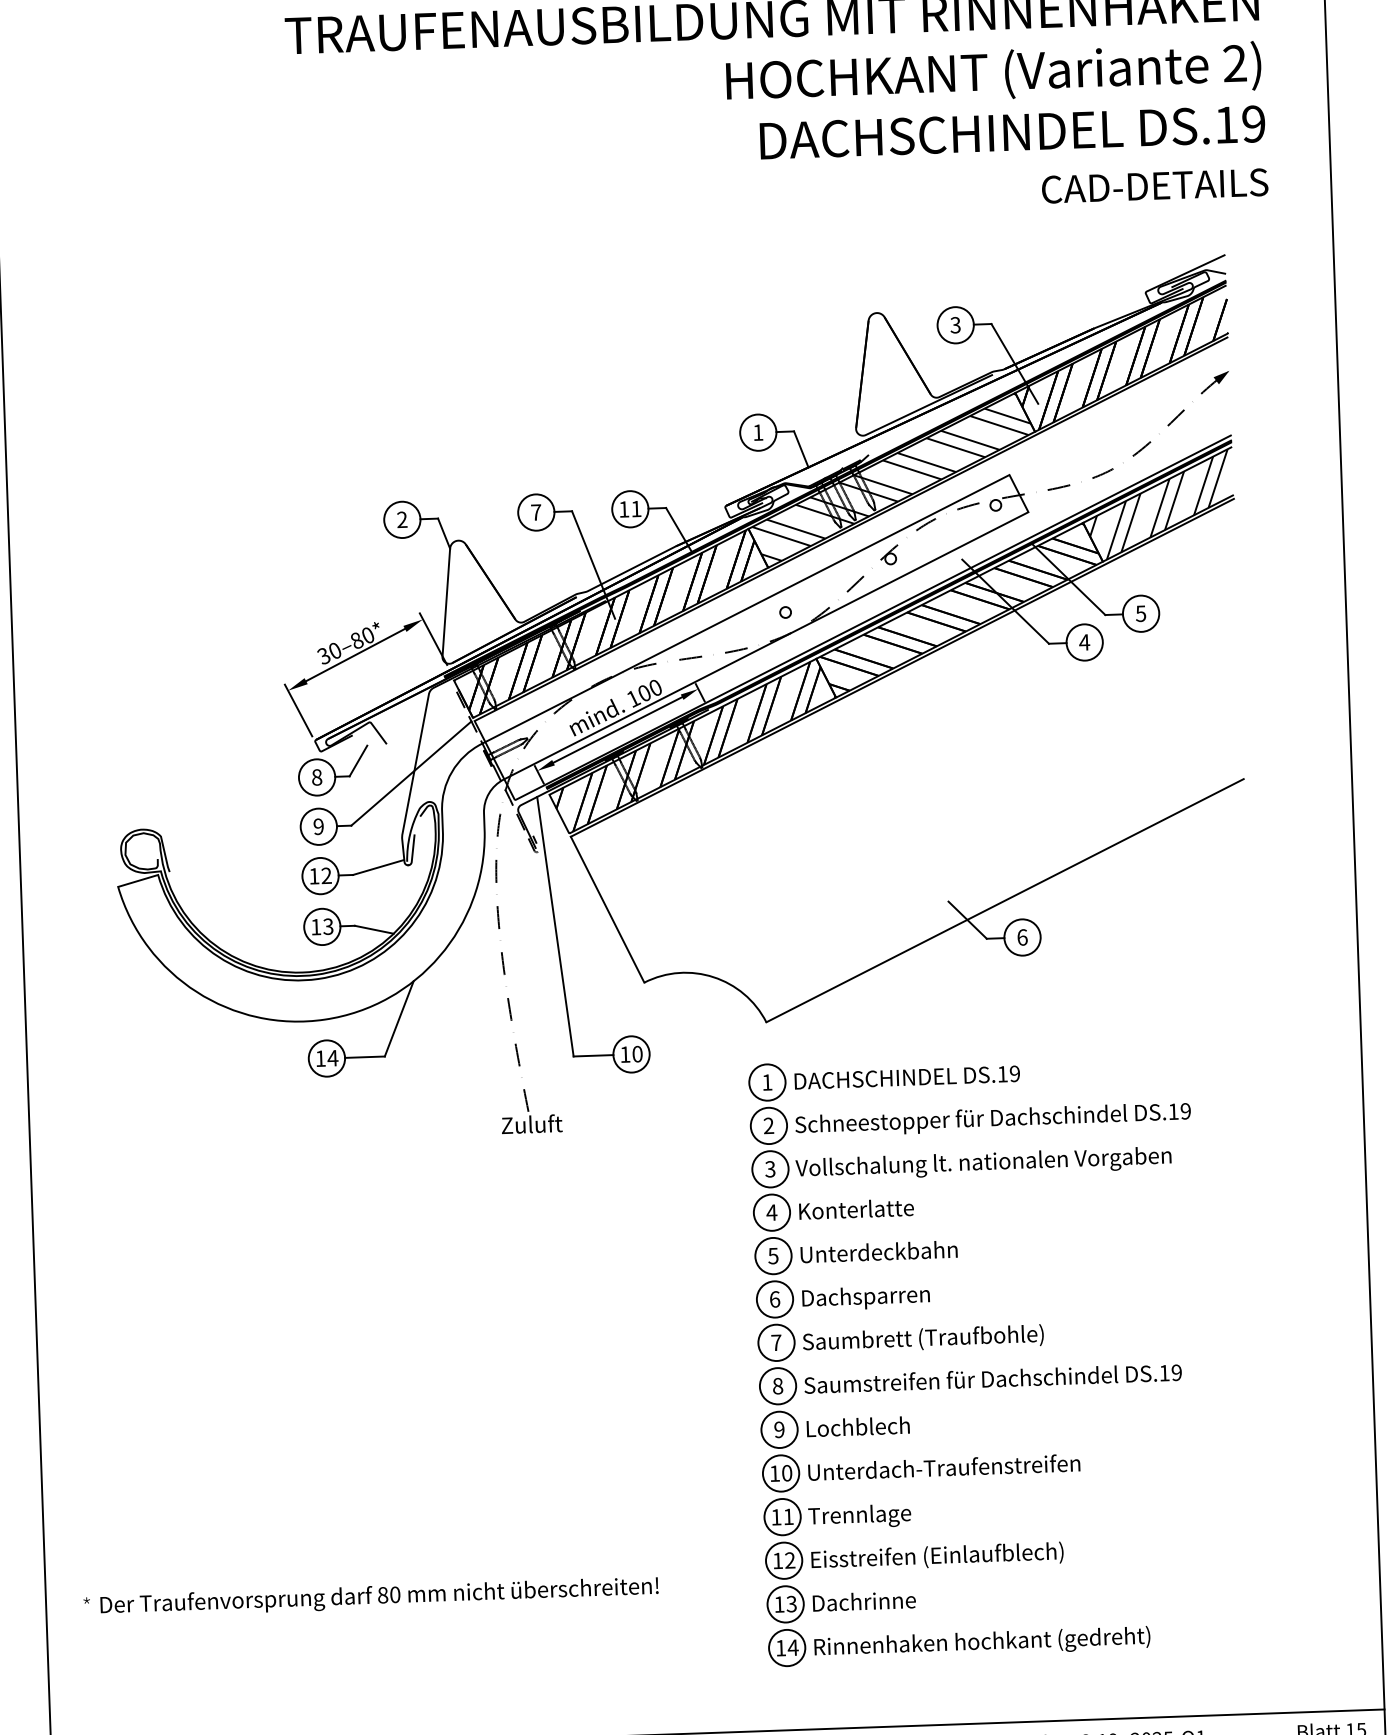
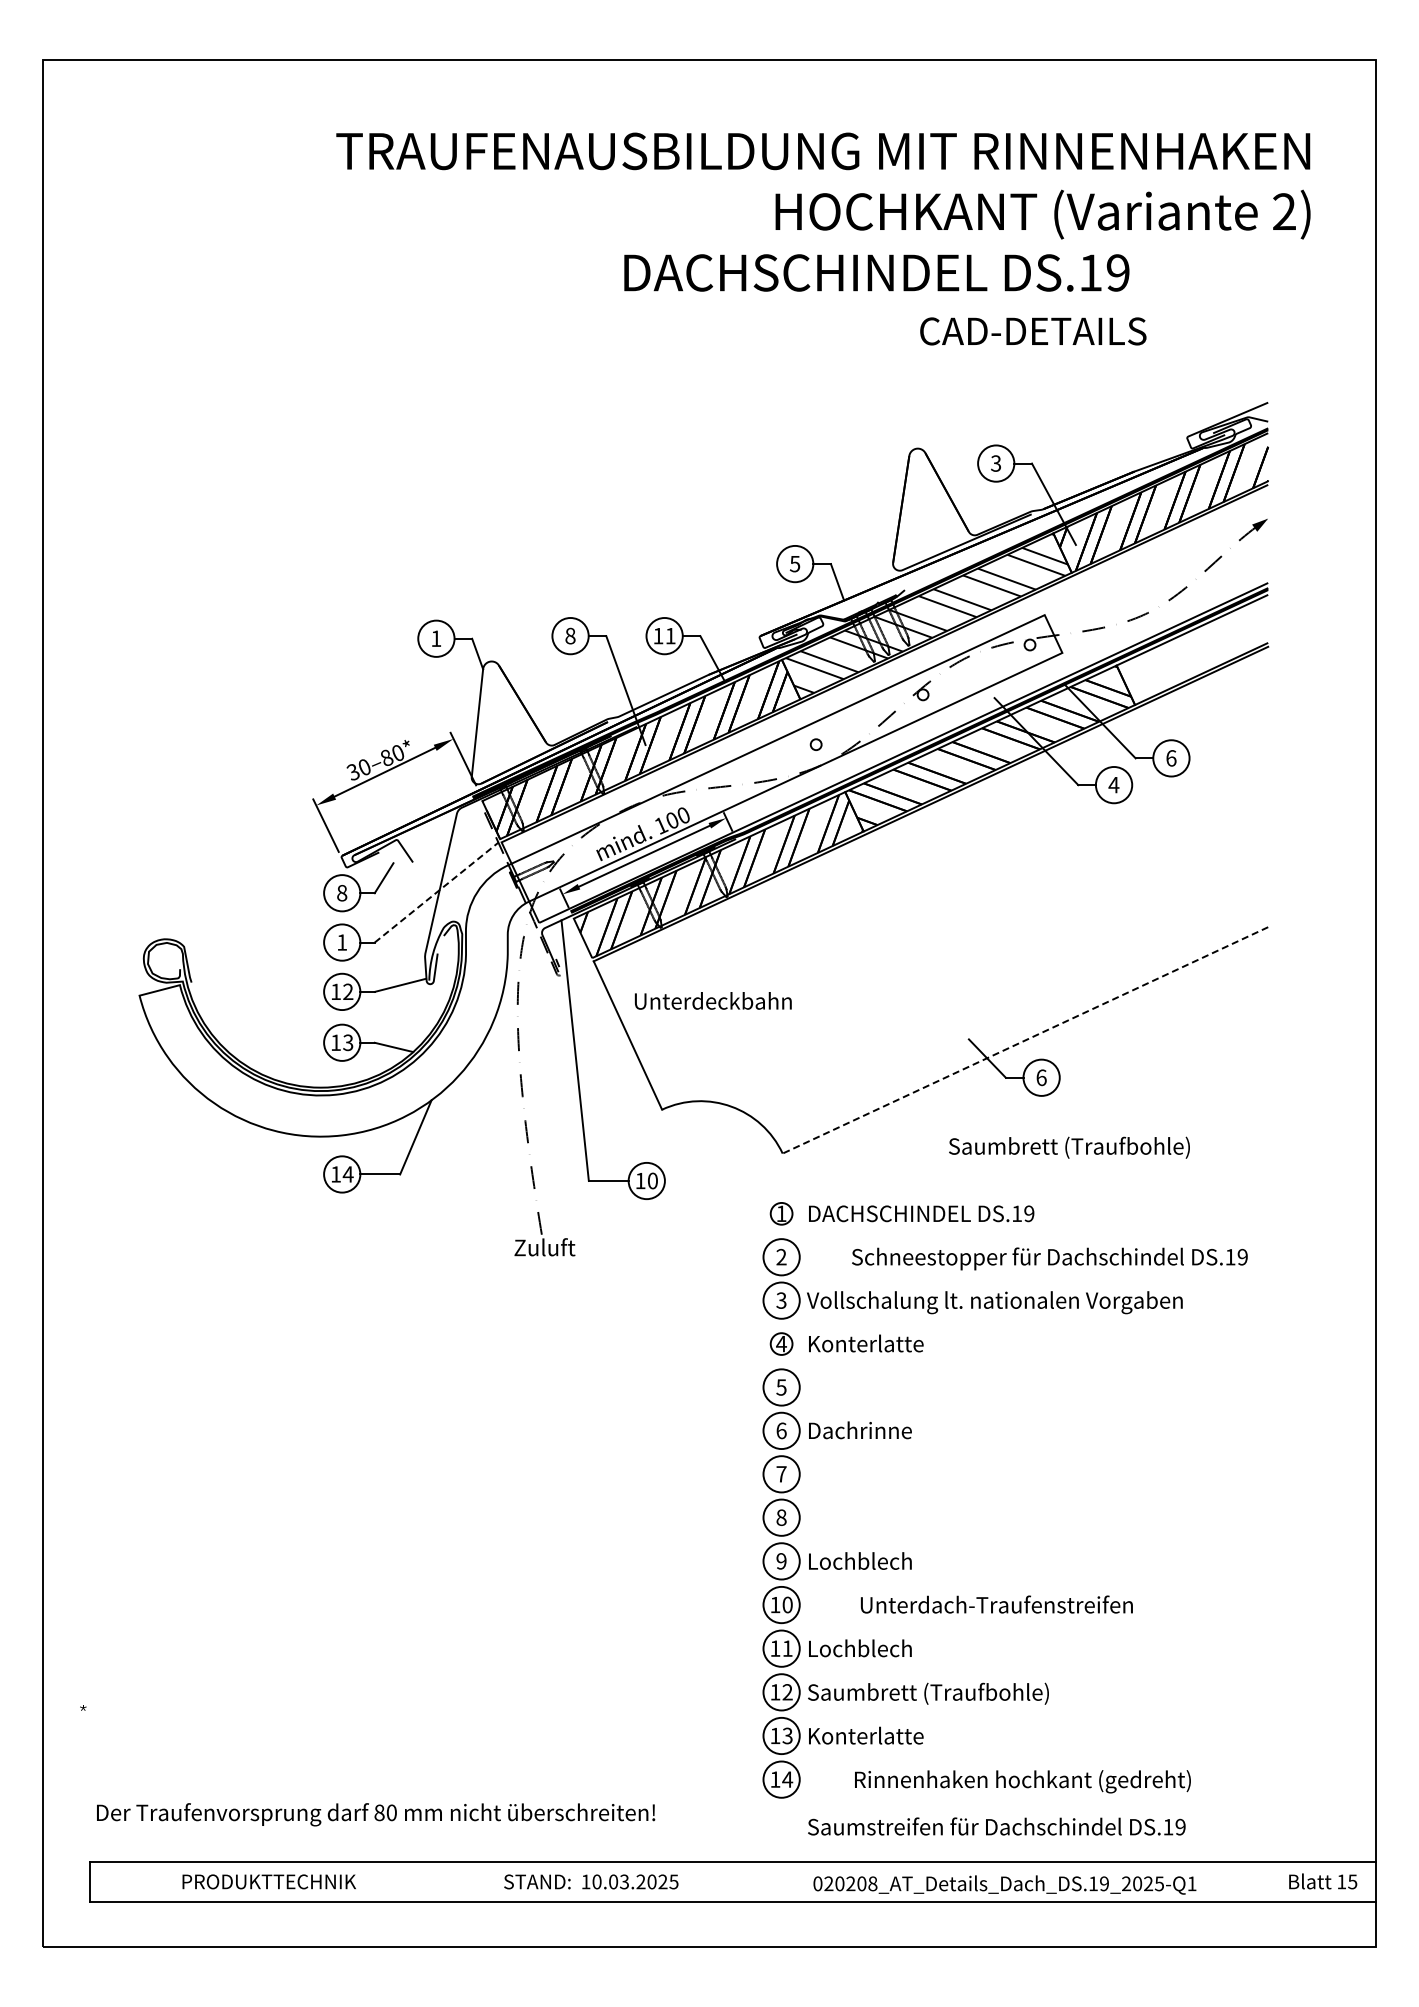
text: (1012, 132) -> (876, 272), moved
text: (1155, 186) -> (1033, 331), moved
text: (757, 433) -> (794, 564), 1 -> 5
hatch: (1159, 505) -> (1193, 650), removed
text: (536, 511) -> (570, 635), 7 -> 8
text: (402, 519) -> (436, 638), 2 -> 1
text: (1141, 613) -> (1171, 758), 5 -> 6
line: (411, 773) -> (436, 892), solid -> dashed
text: (319, 826) -> (342, 942), 9 -> 1
line: (1005, 900) -> (1025, 1040), solid -> dashed
circle: (767, 1082) -> (781, 1213), size x0.6
text: (992, 1119) -> (1049, 1258), moved
circle: (771, 1212) -> (781, 1343), size x0.6
text: (879, 1251) -> (713, 1000), moved
text: (891, 1296) -> (898, 1432), Dachsparren -> Dachrinne
text: (923, 1338) -> (1069, 1147), moved
text: (992, 1378) -> (996, 1826), moved
text: (943, 1467) -> (996, 1604), moved
text: (860, 1516) -> (859, 1650), Trennlage -> Lochblech
text: (936, 1556) -> (934, 1693), Eisstreifen (Einlaufblech) -> Saumbrett (Traufbohle)
text: (380, 1597) -> (376, 1814), moved
text: (871, 1600) -> (867, 1735), Dachrinne -> Konterlatte
text: (982, 1643) -> (1022, 1781), moved

